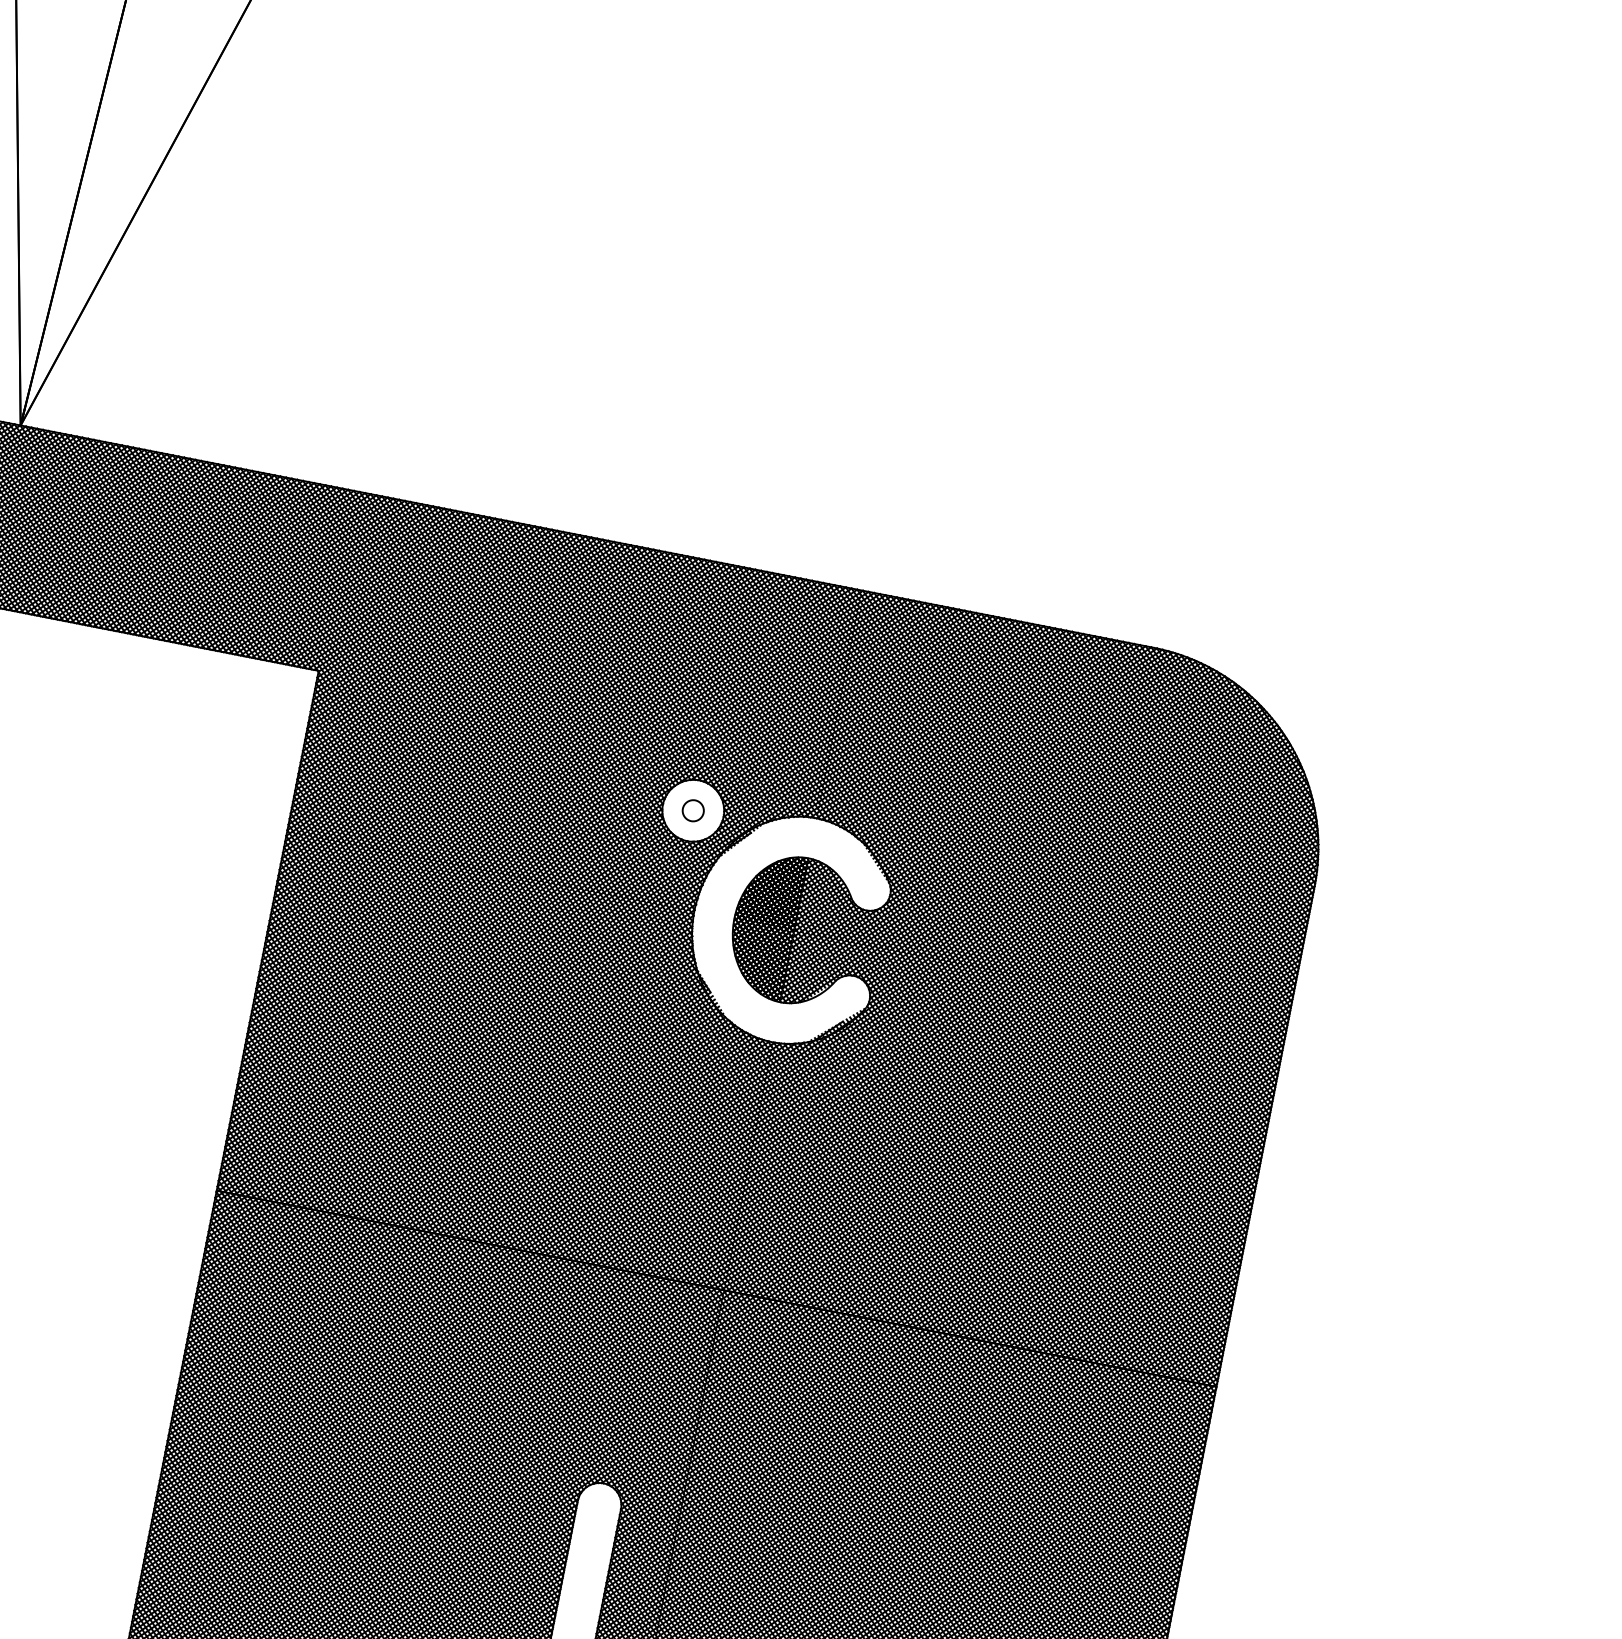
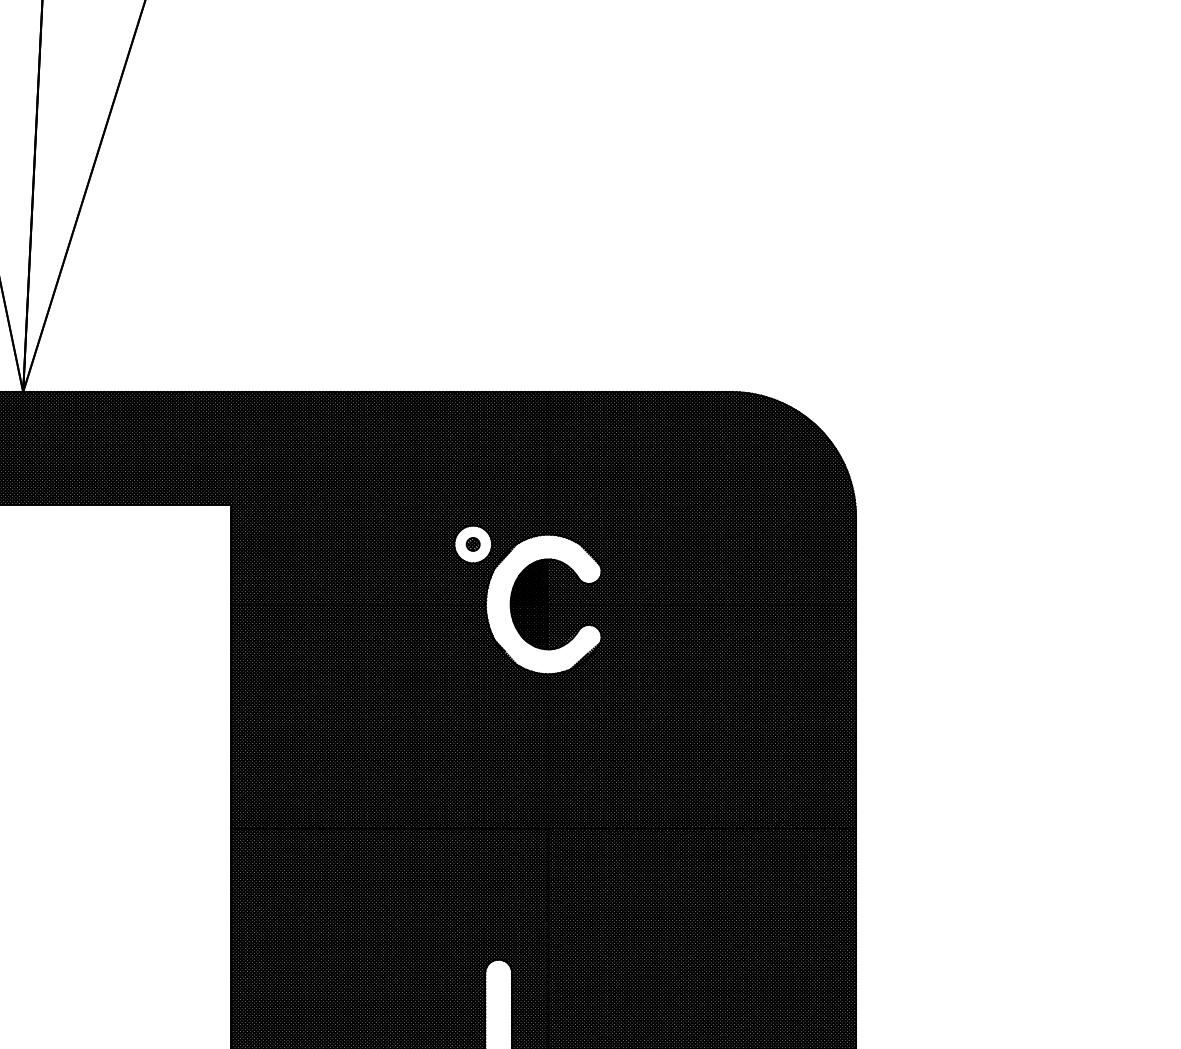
hatch: (694, 809) -> (473, 543), added

